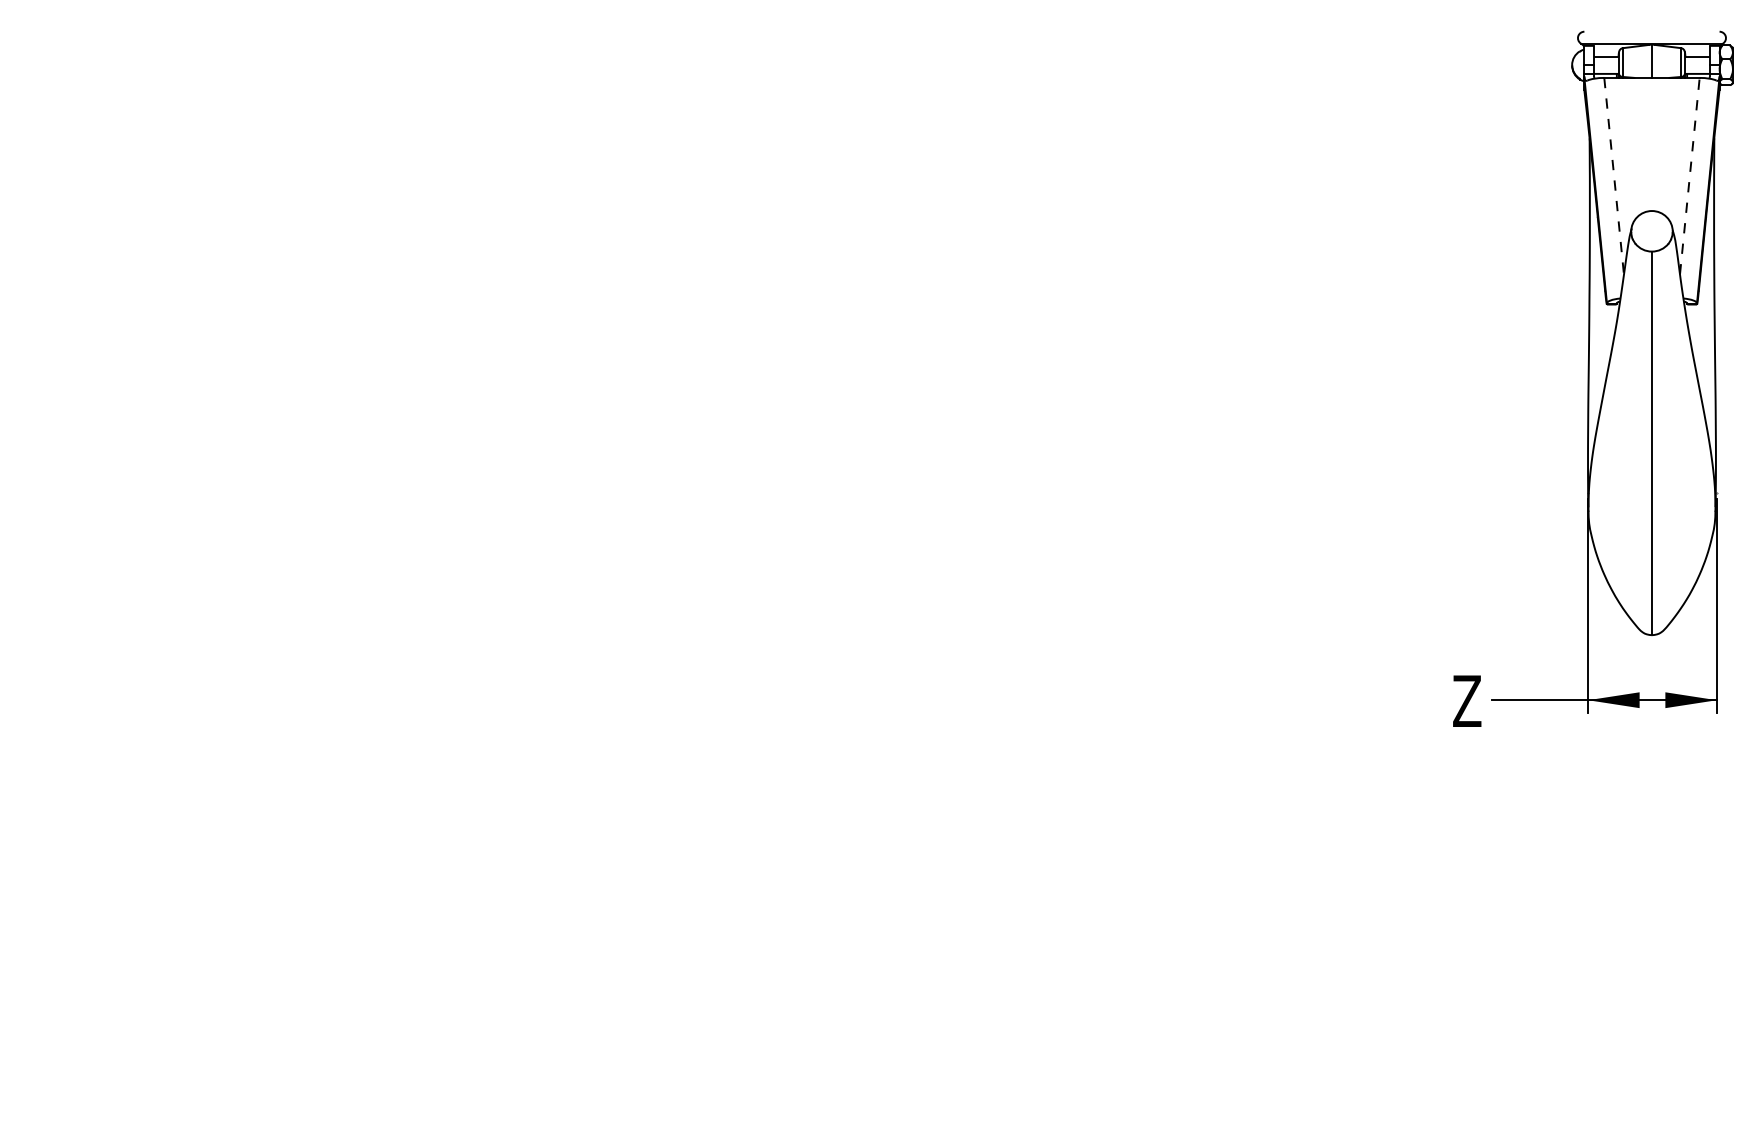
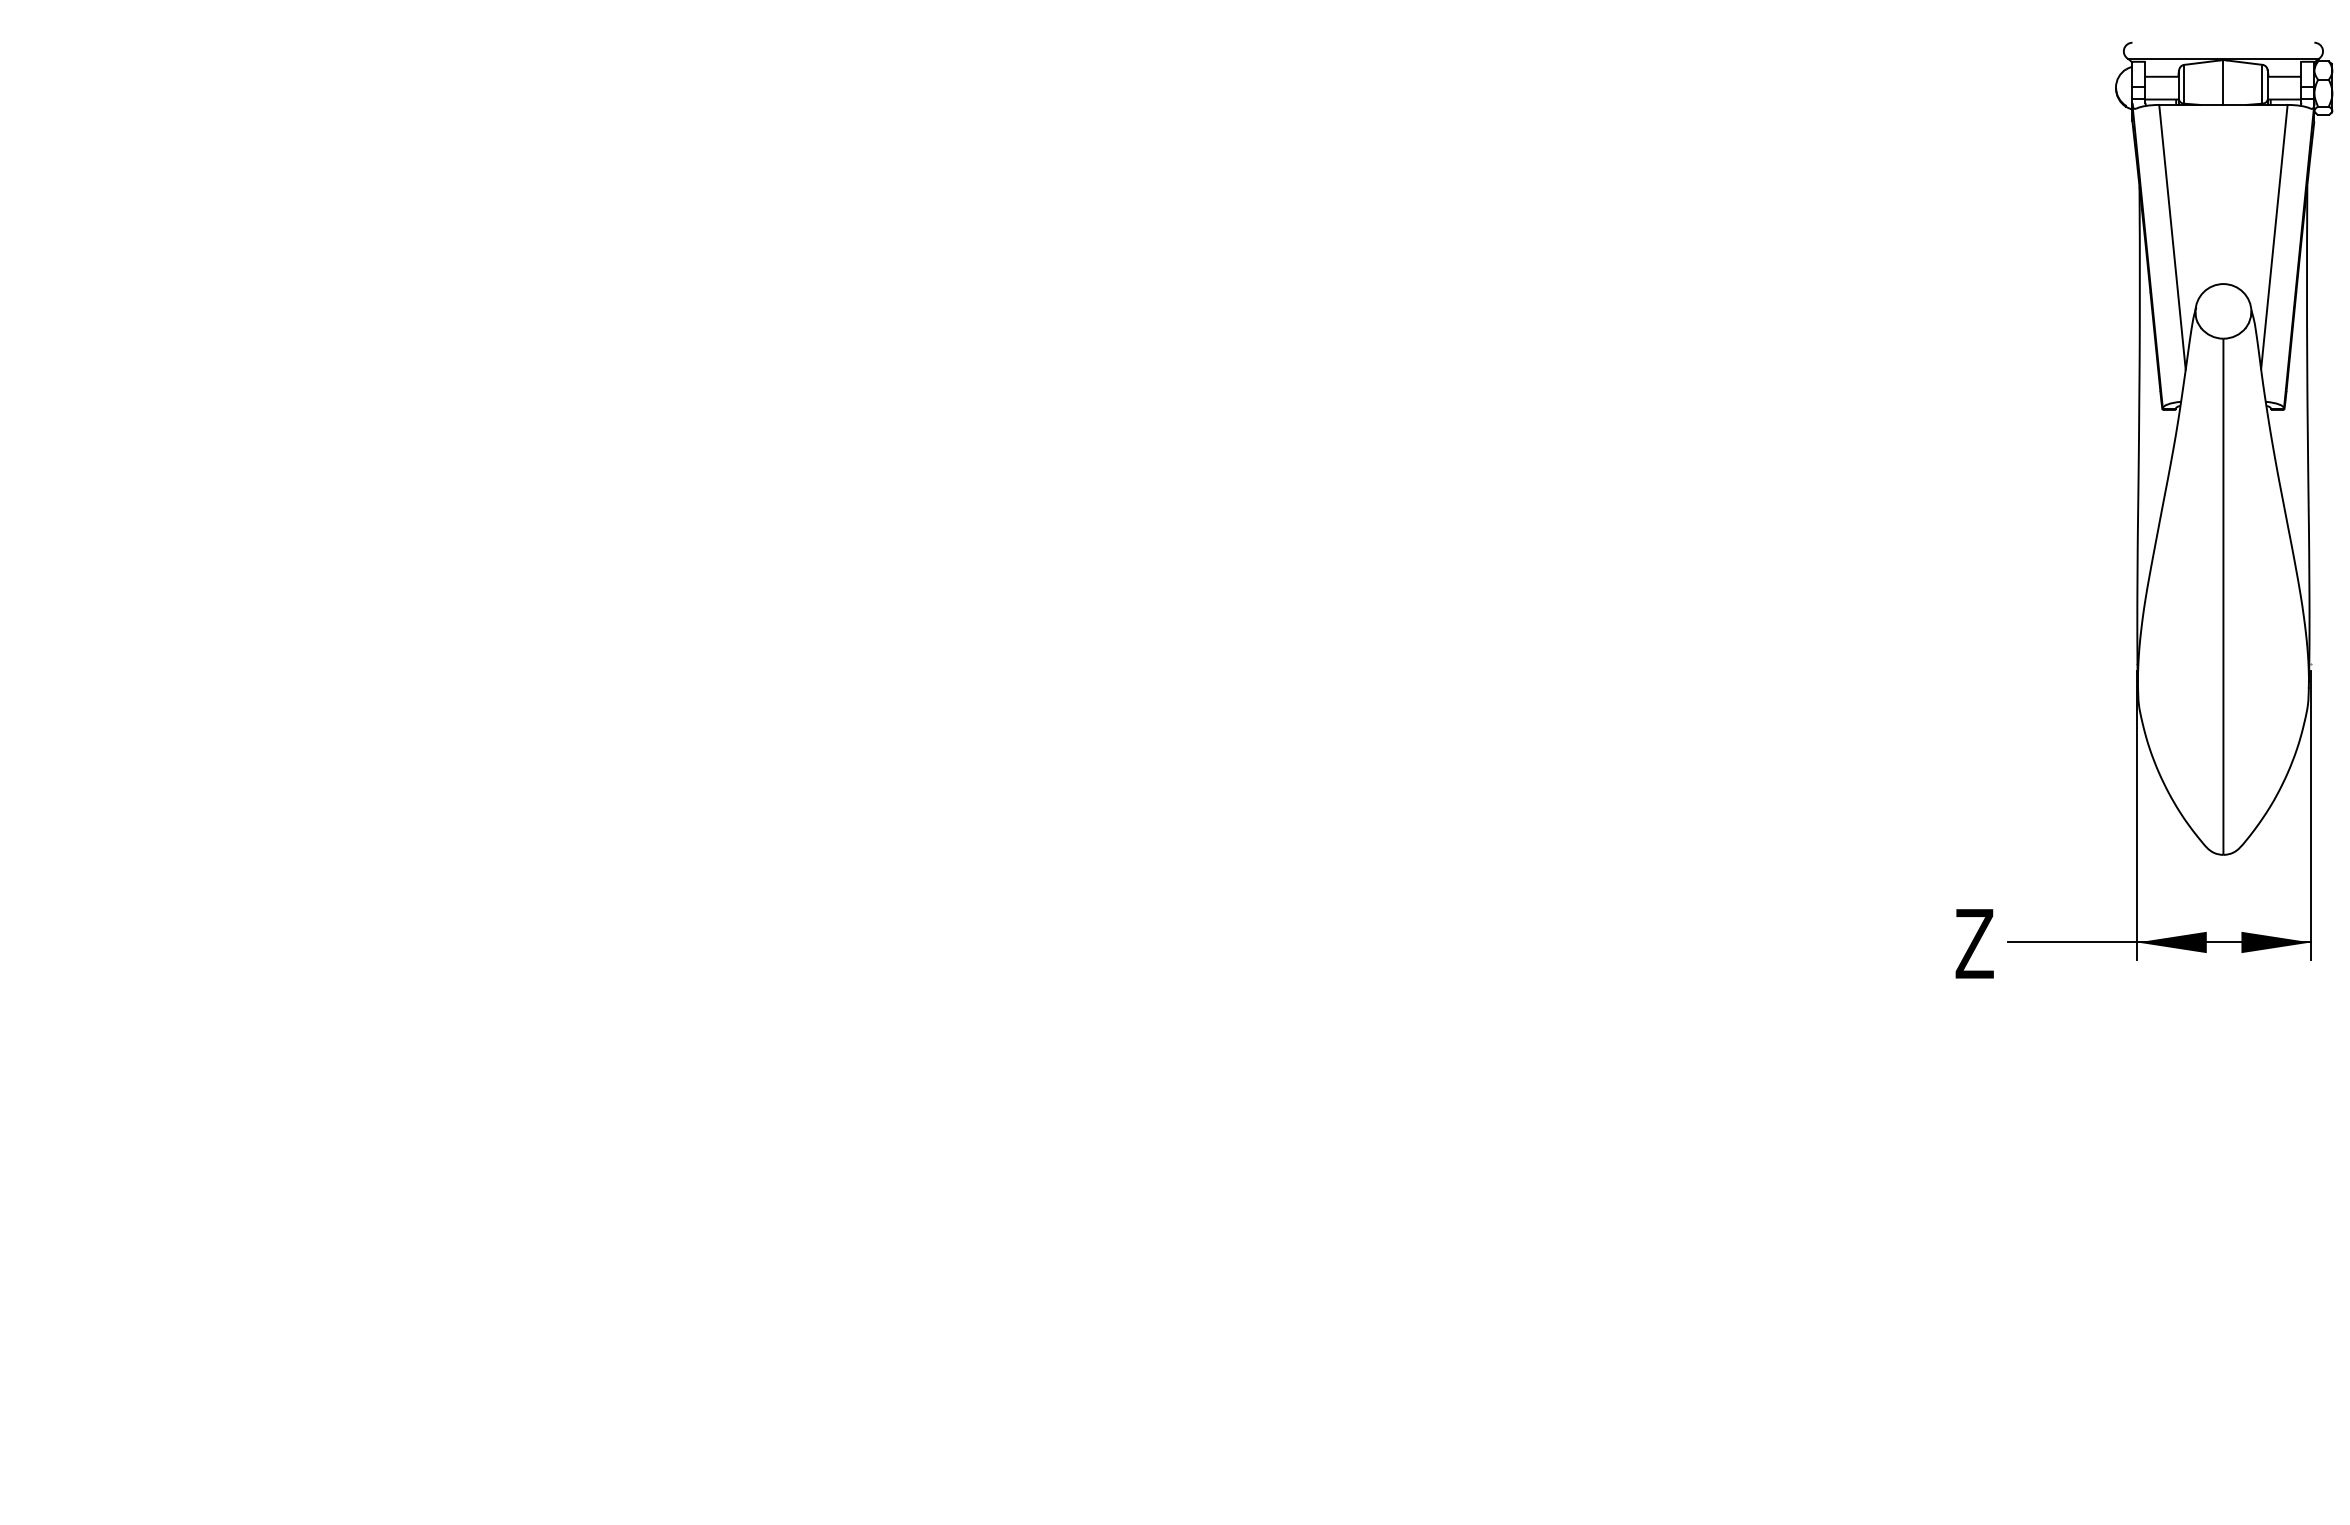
line: (1614, 176) -> (2172, 237), dashed -> solid
line: (1689, 176) -> (2274, 237), dashed -> solid

